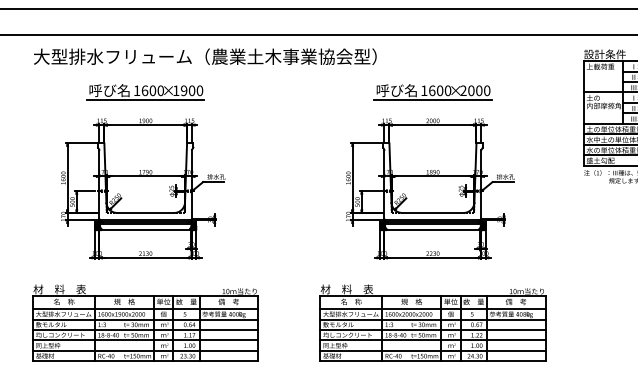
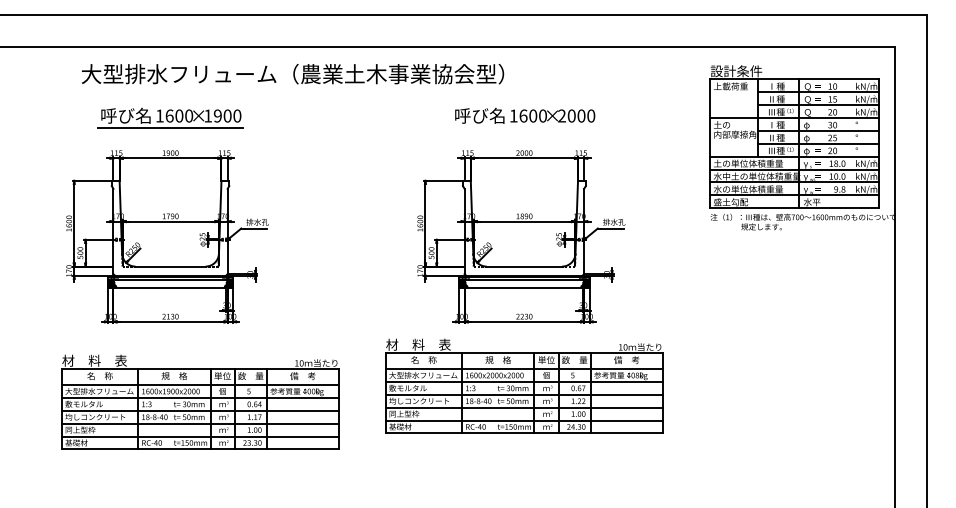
text: (204, 57) -> (292, 74), moved
line: (433, 100) -> (524, 127), removed
part: (145, 322) -> (200, 401), moved
part: (433, 322) -> (524, 385), moved

